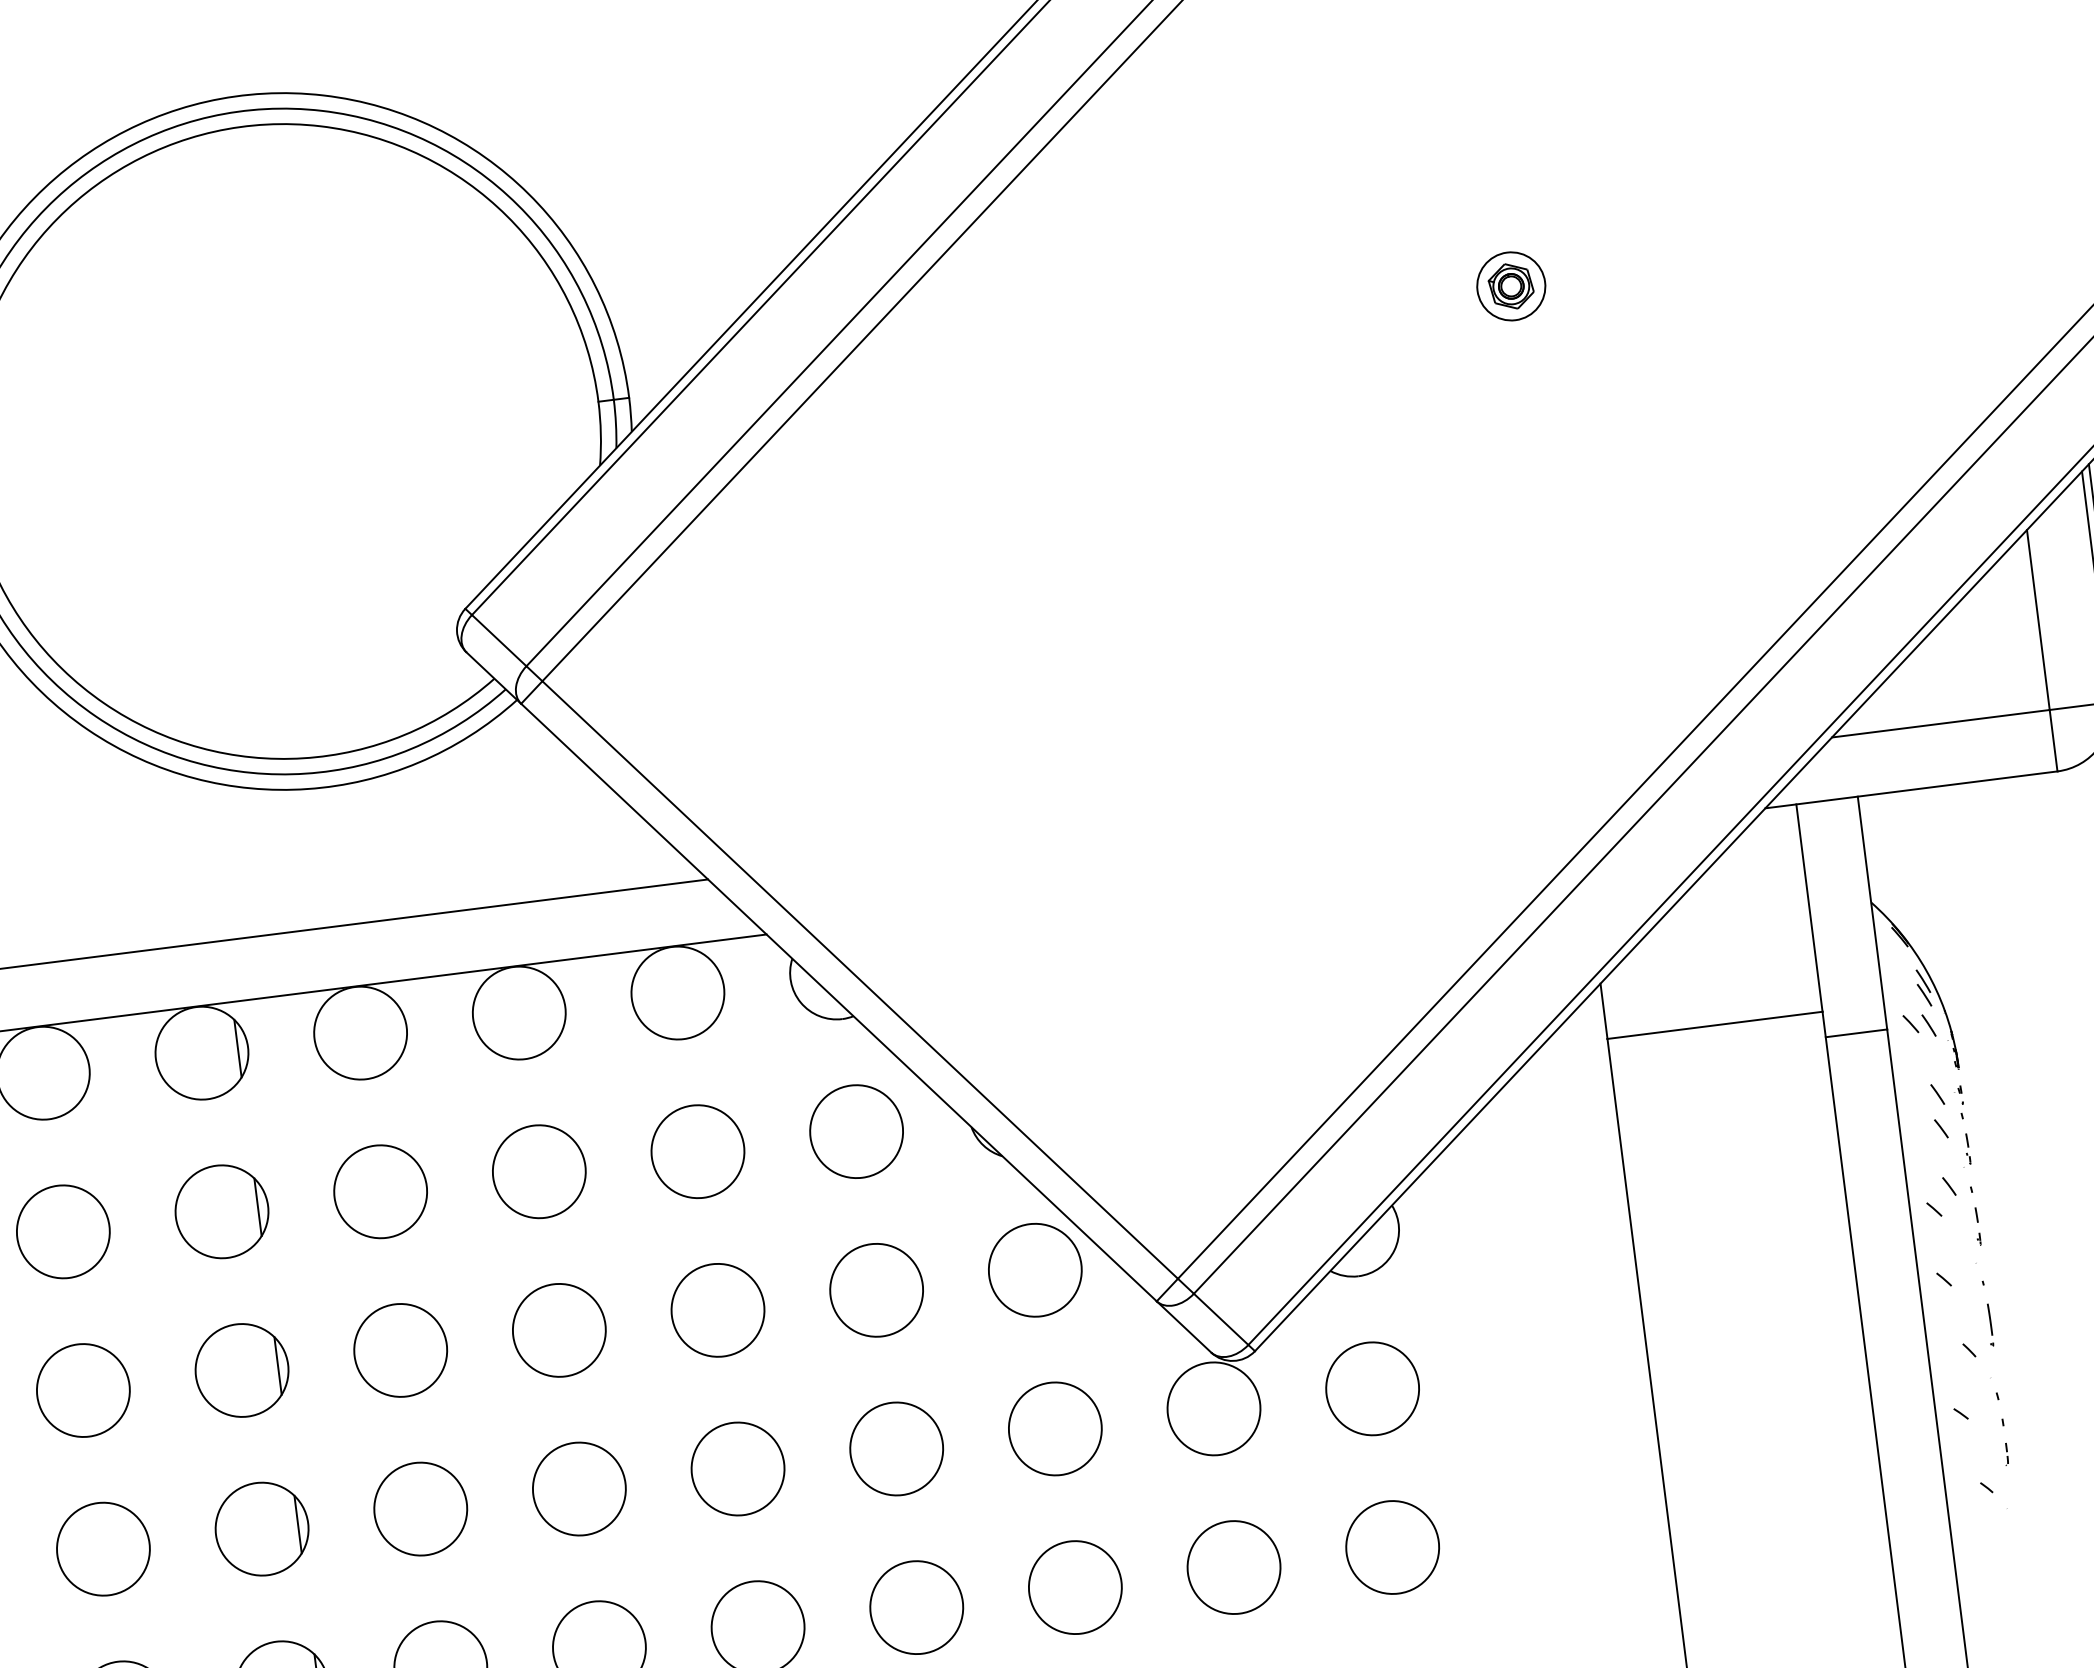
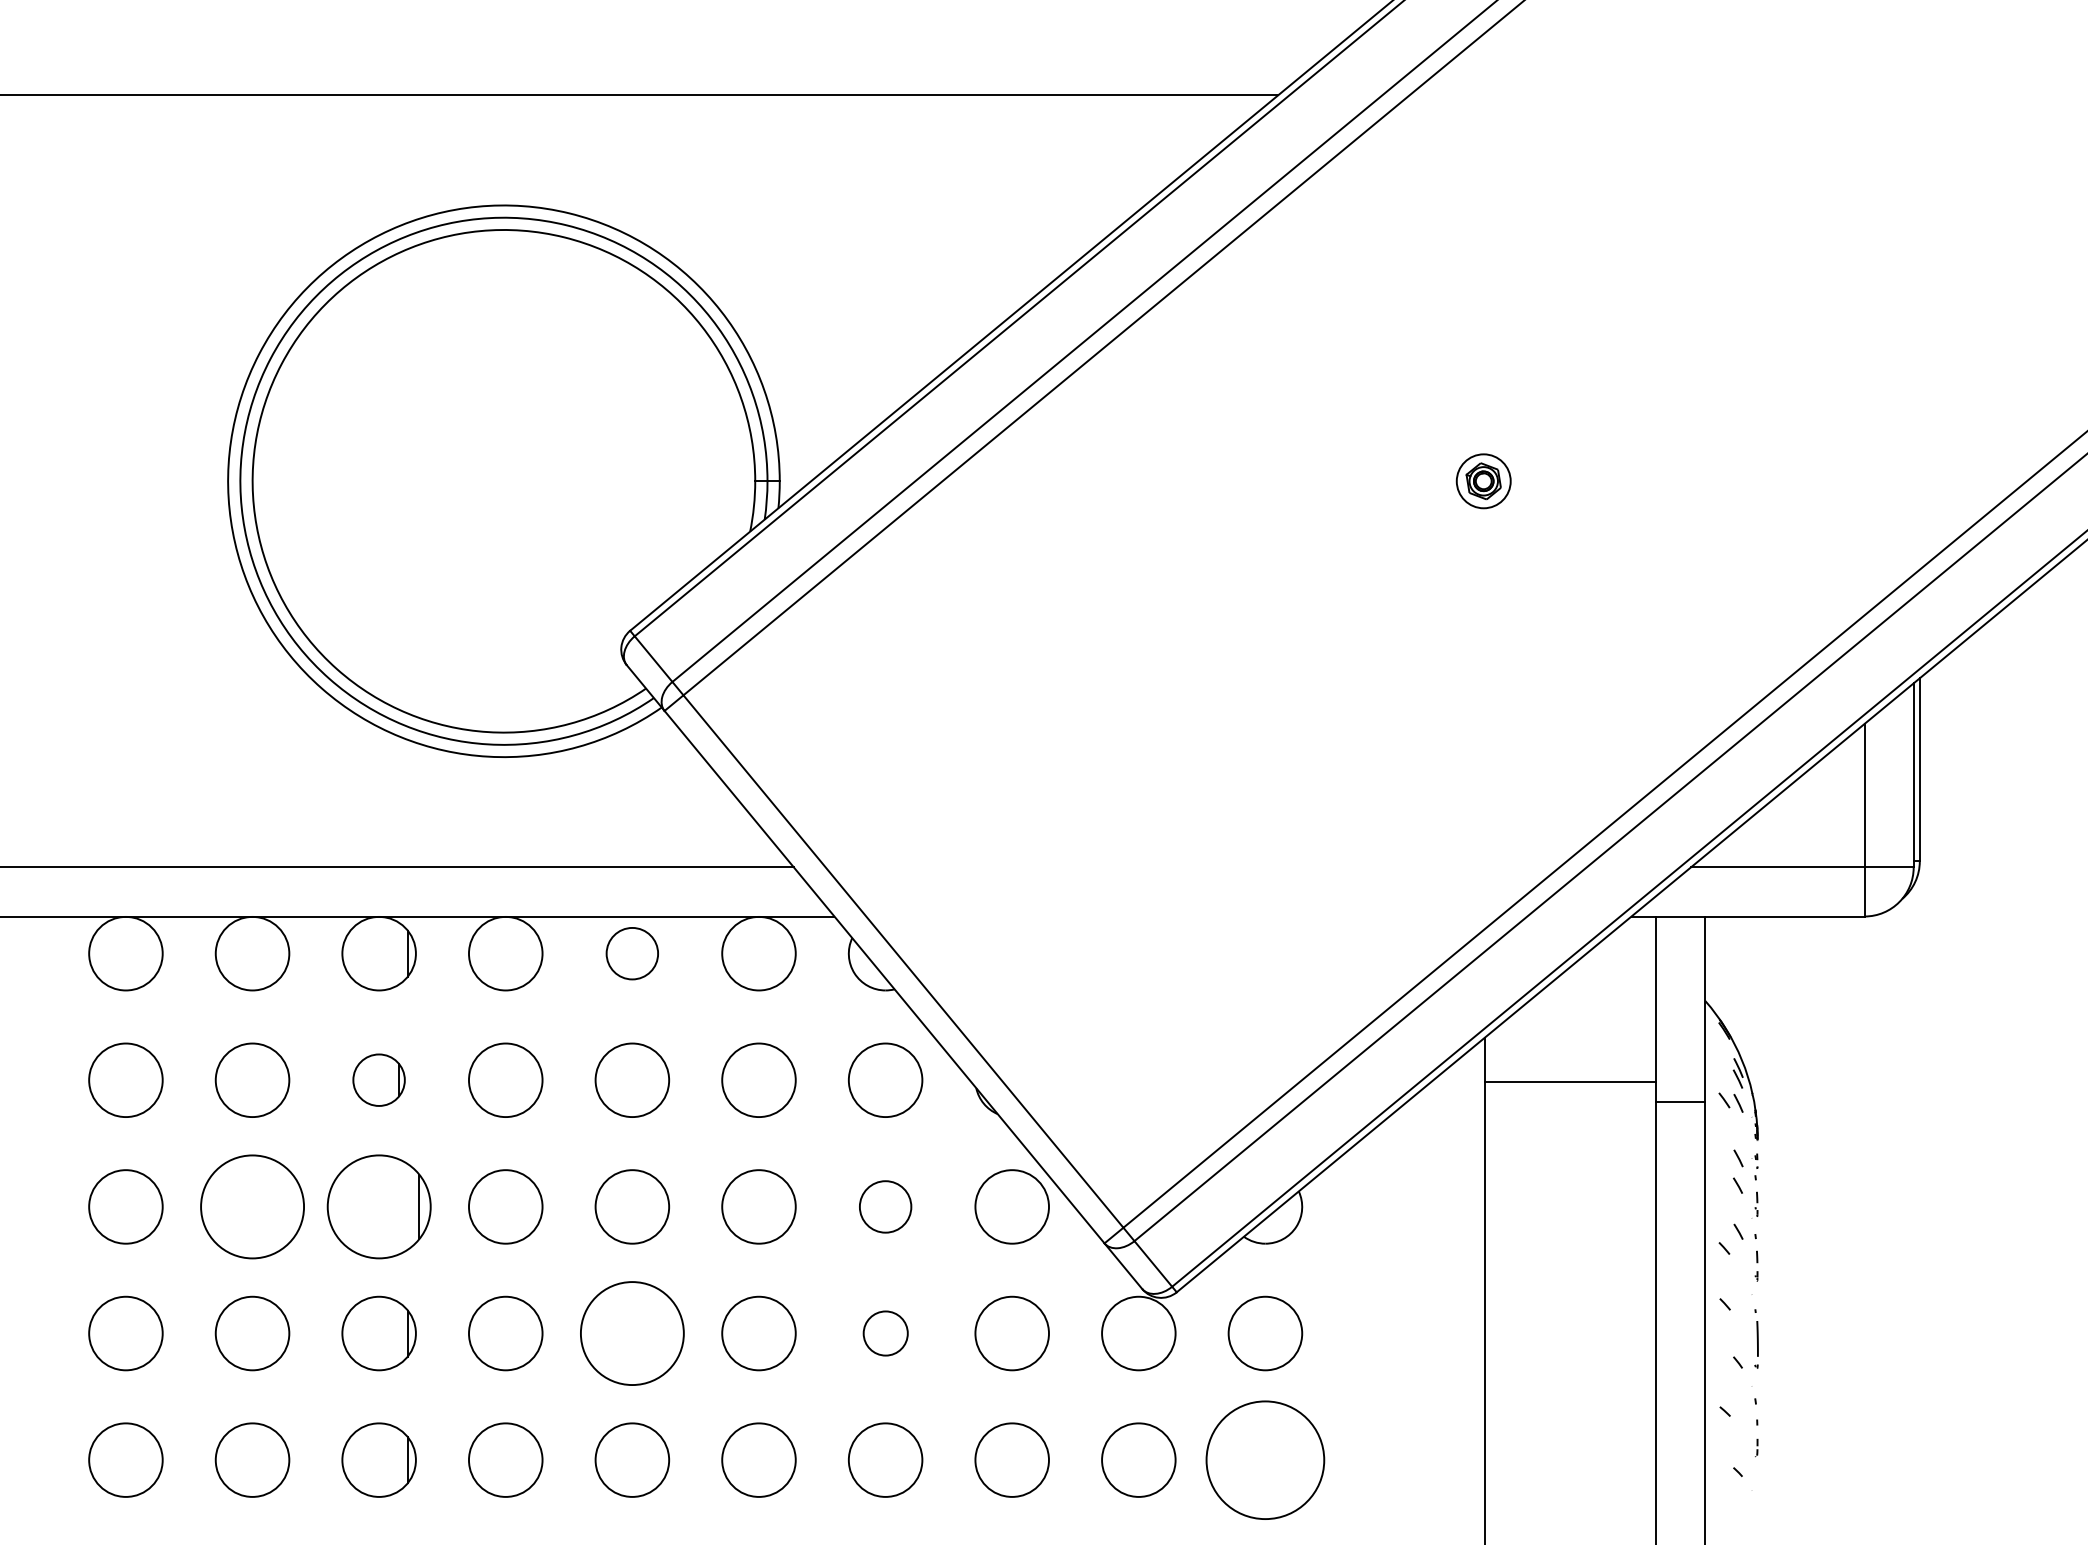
circle: (519, 1012) -> (632, 953), size x0.7
part: (221, 1210) -> (378, 1079), size x0.7
circle: (876, 1289) -> (885, 1206), size x0.7
part: (1989, 1324) -> (1756, 1344), size x1.4
part: (241, 1370) -> (378, 1206), size x1.4
circle: (83, 1390) -> (252, 1206), size x1.4
circle: (896, 1448) -> (885, 1333), size x0.6
circle: (579, 1488) -> (632, 1333), size x1.4
circle: (1392, 1546) -> (1265, 1459), size x1.6

